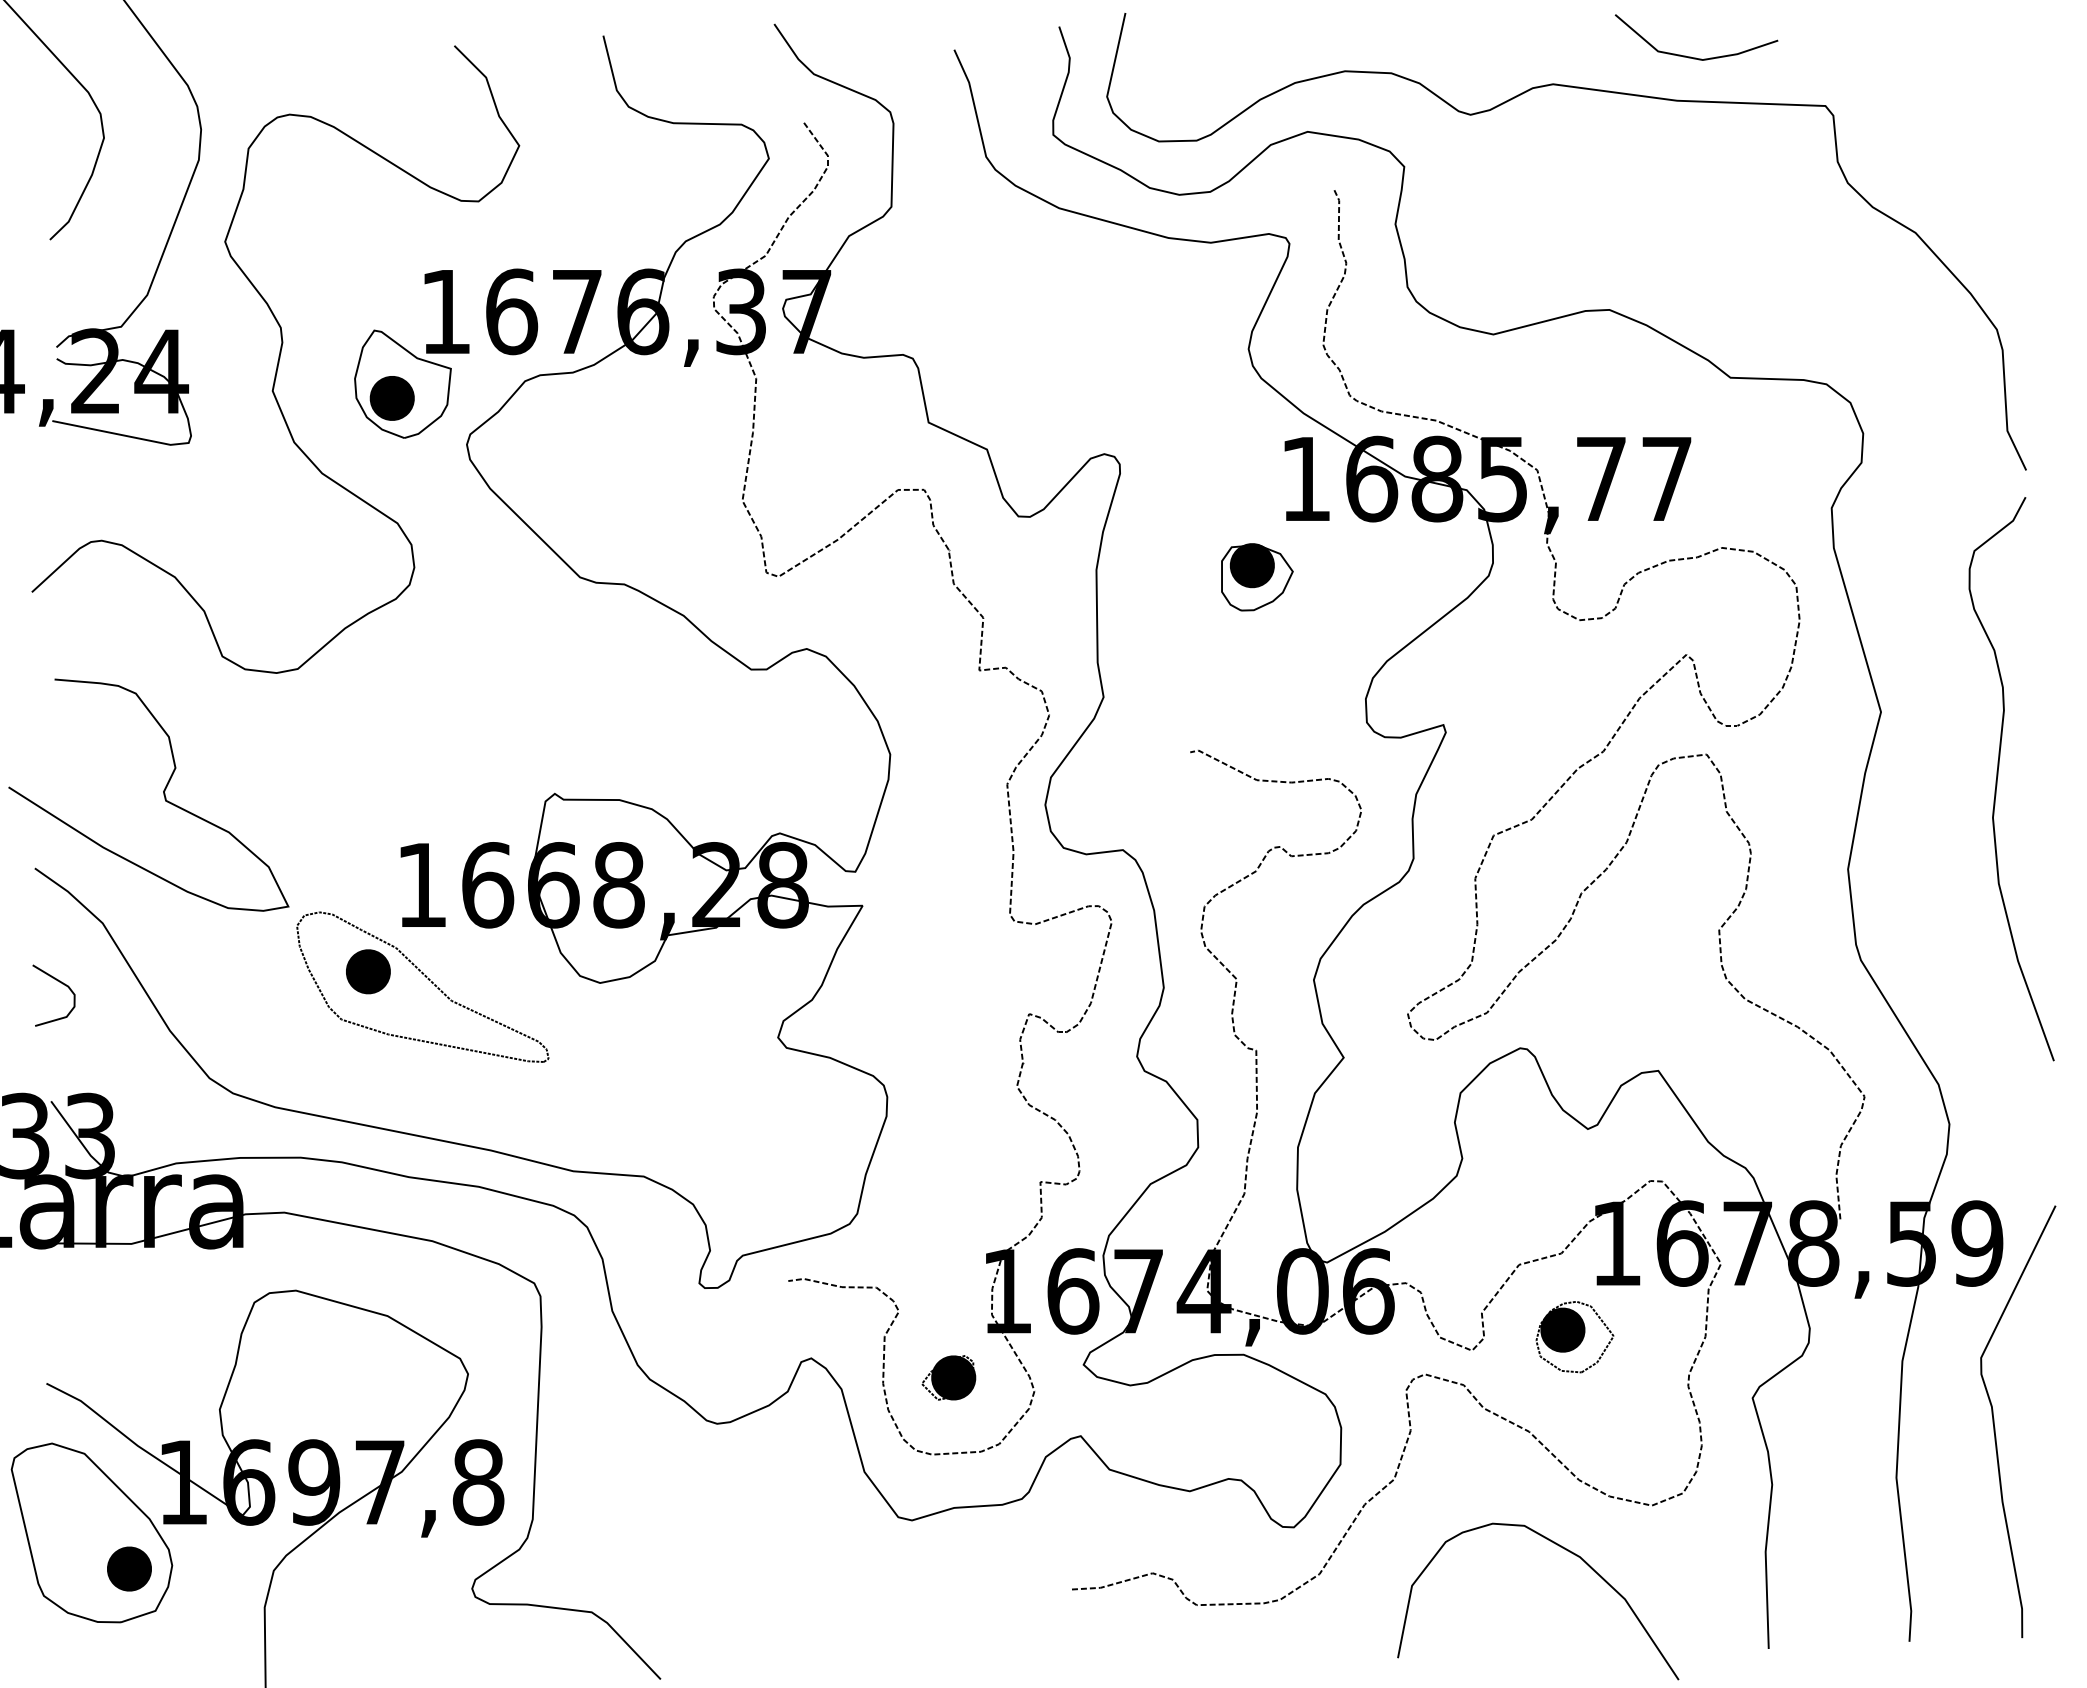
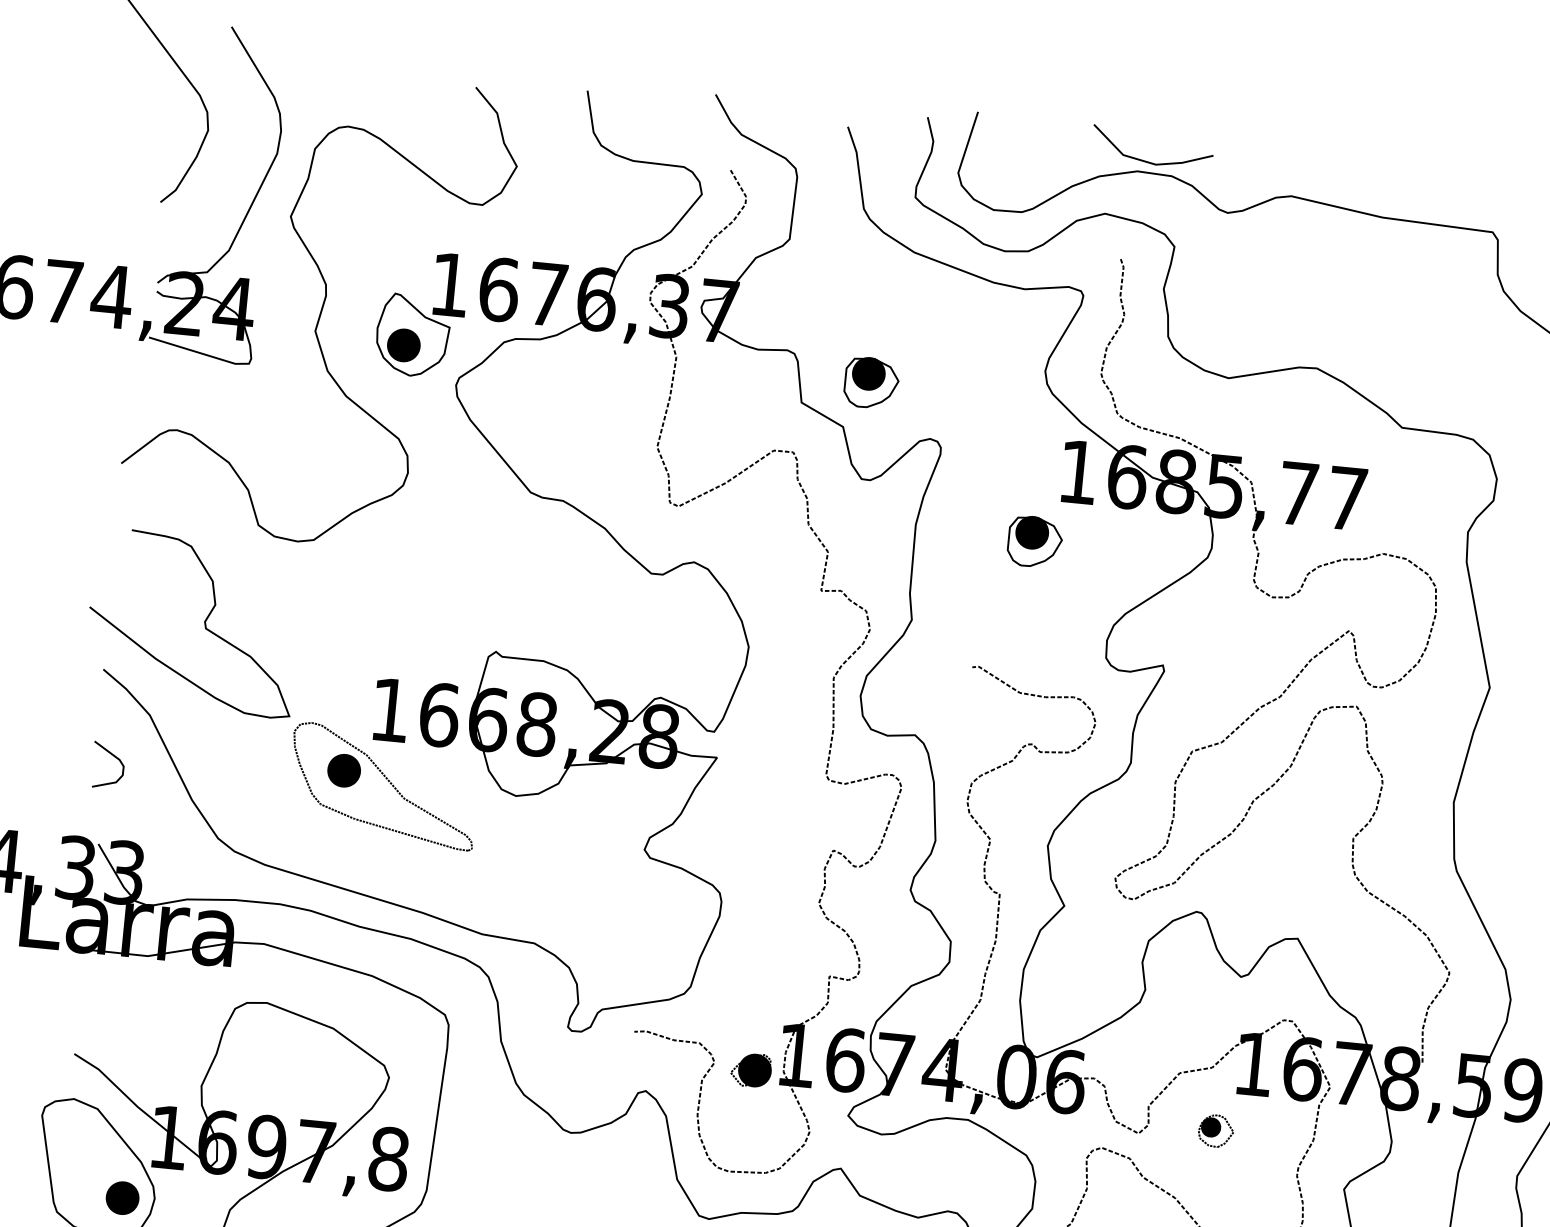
part: (1691, 56) -> (1147, 161), moved
part: (1019, 387) -> (871, 383), added
part: (1574, 1337) -> (1215, 1131), size x0.6
part: (948, 1377) -> (751, 1069), moved

